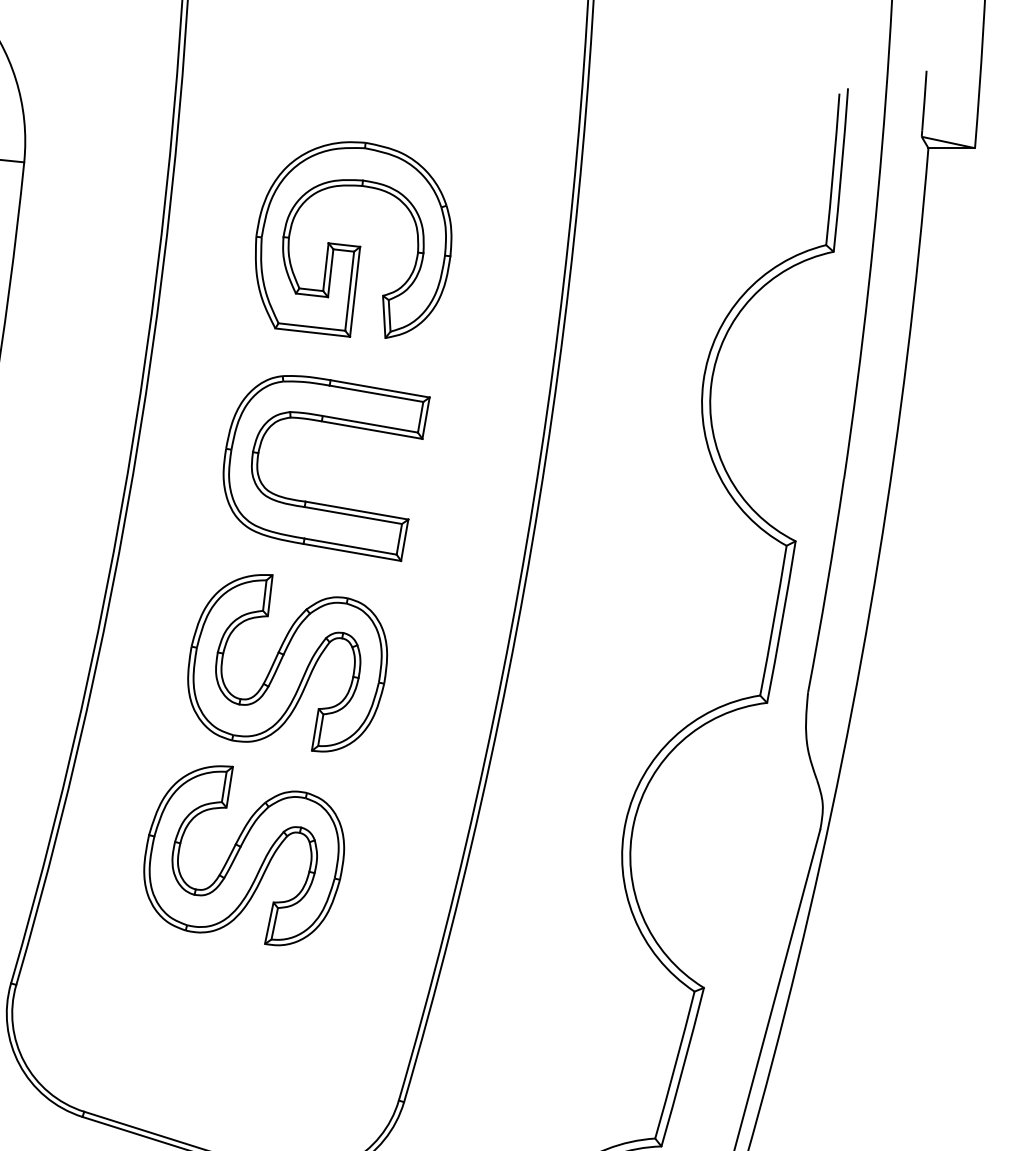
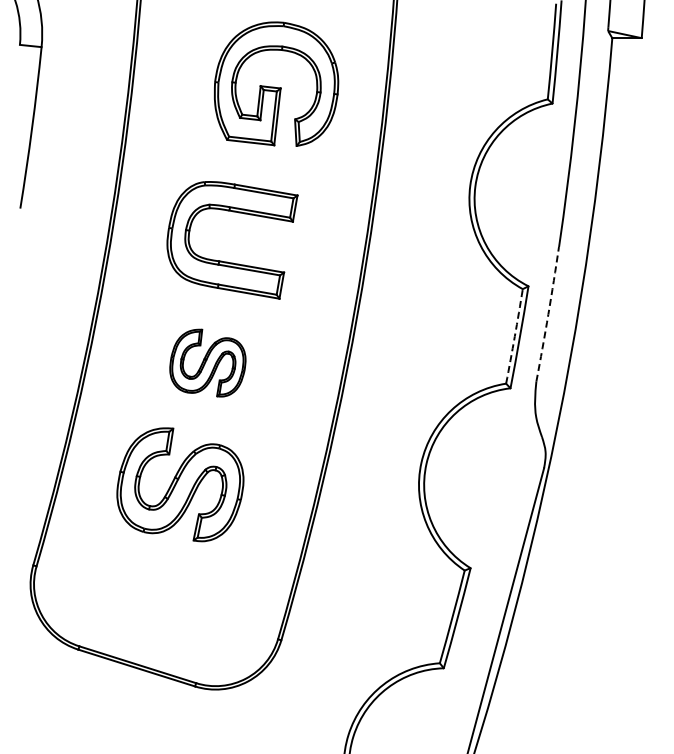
part: (353, 238) -> (276, 83), moved
arc: (827, 585) -> (548, 314), solid -> dashed
arc: (773, 620) -> (514, 336), solid -> dashed
part: (287, 662) -> (207, 362), size x0.6

